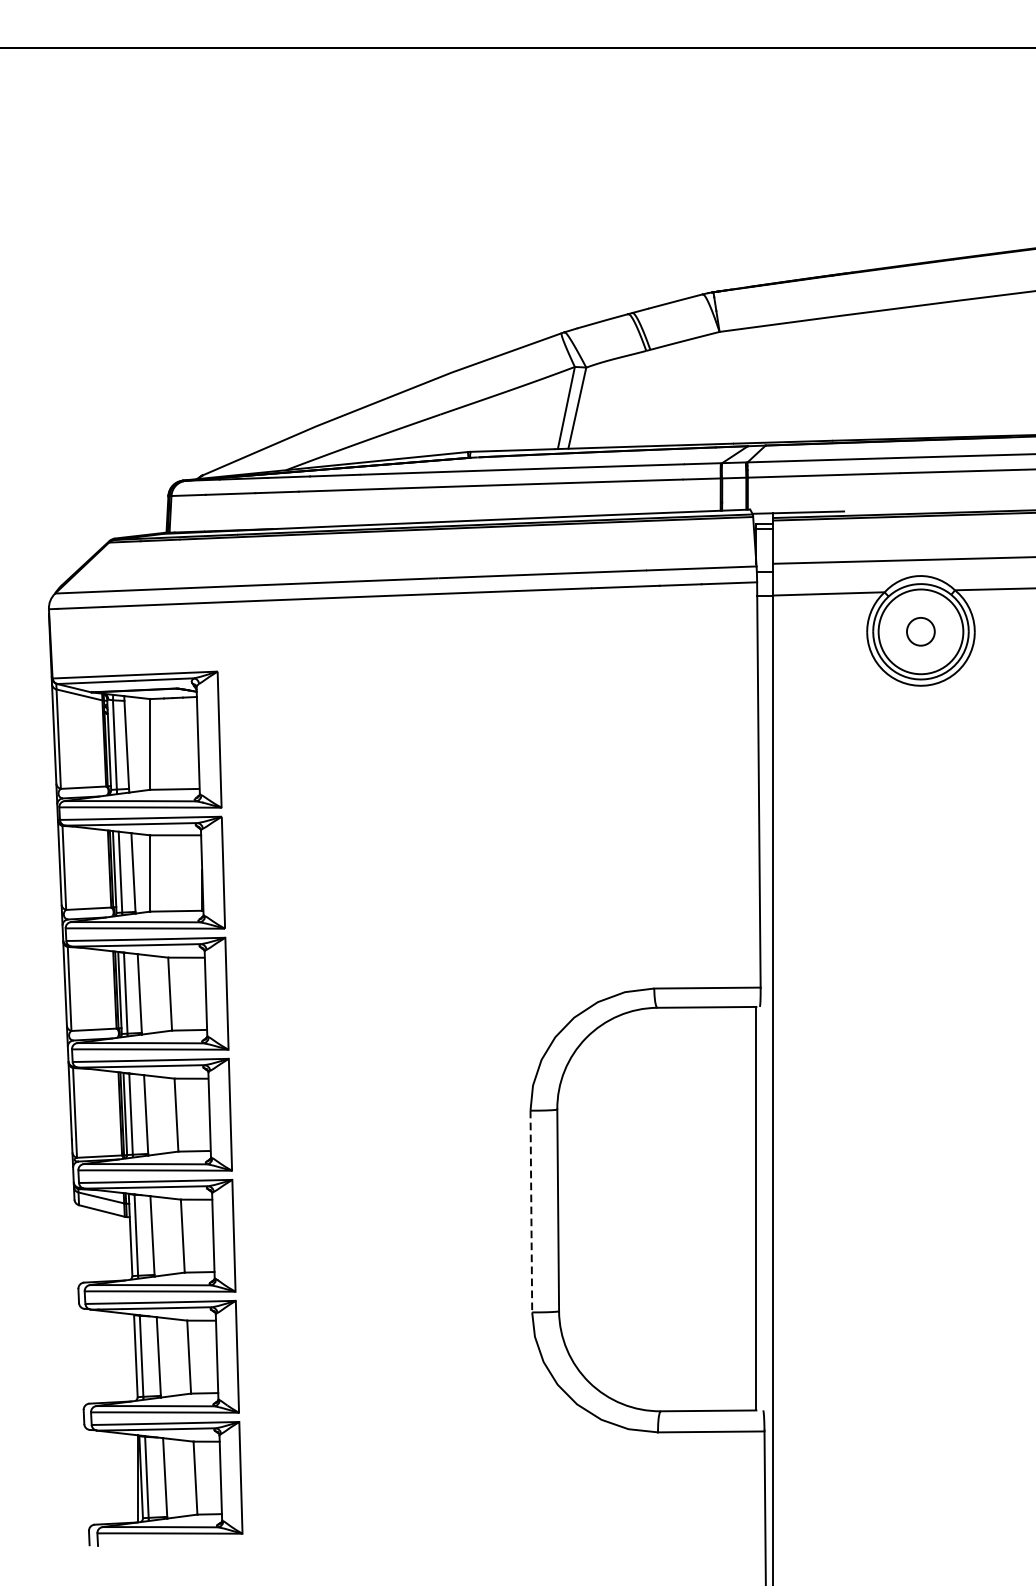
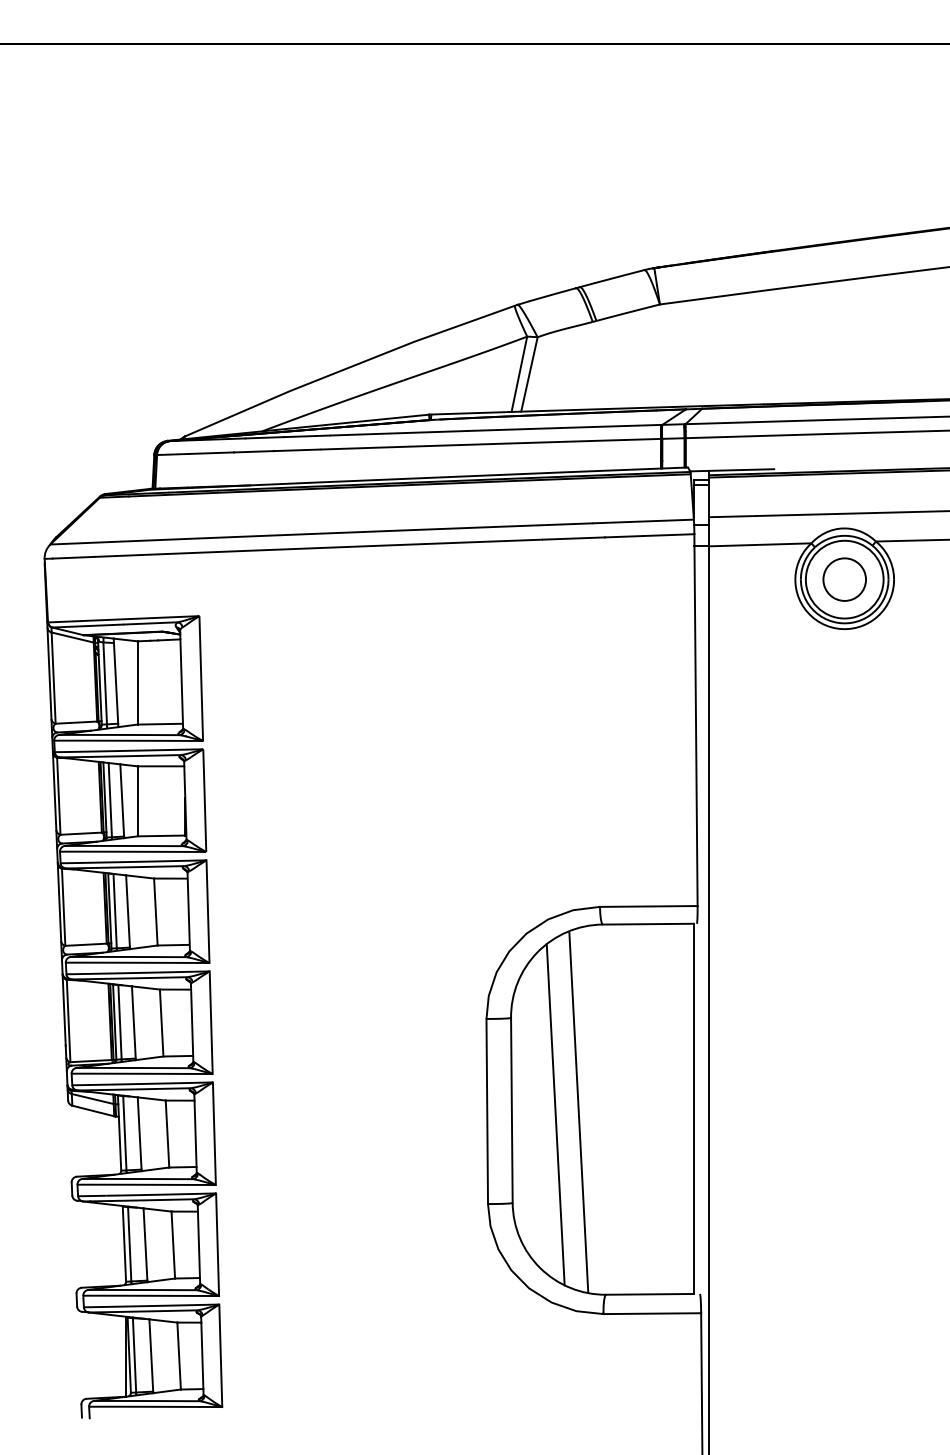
circle: (920, 631) -> (844, 579), size x1.67
line: (531, 1211) -> (487, 1111), dashed -> solid
line: (630, 1211) -> (578, 1111), added
line: (605, 1214) -> (555, 1114), added

